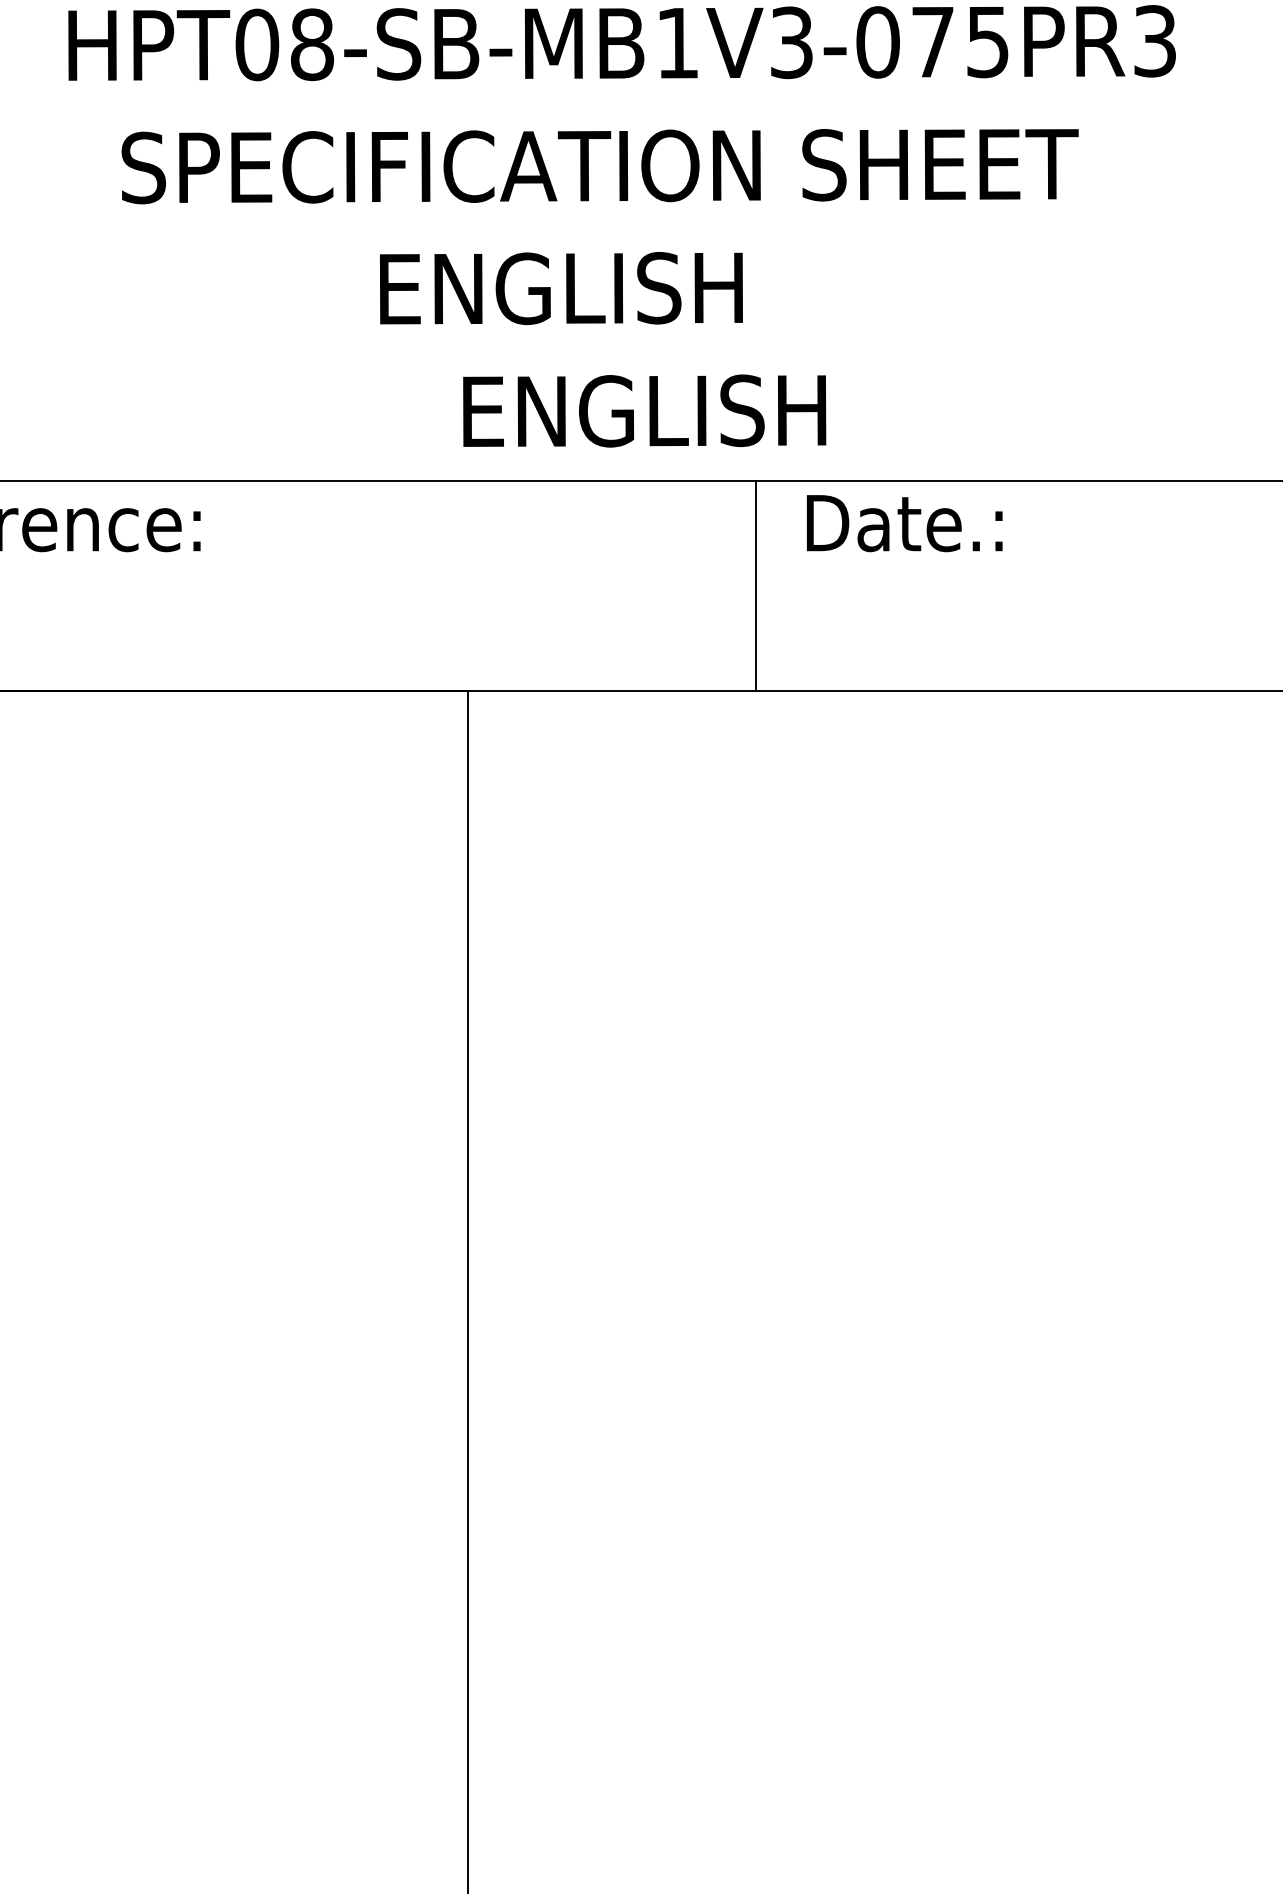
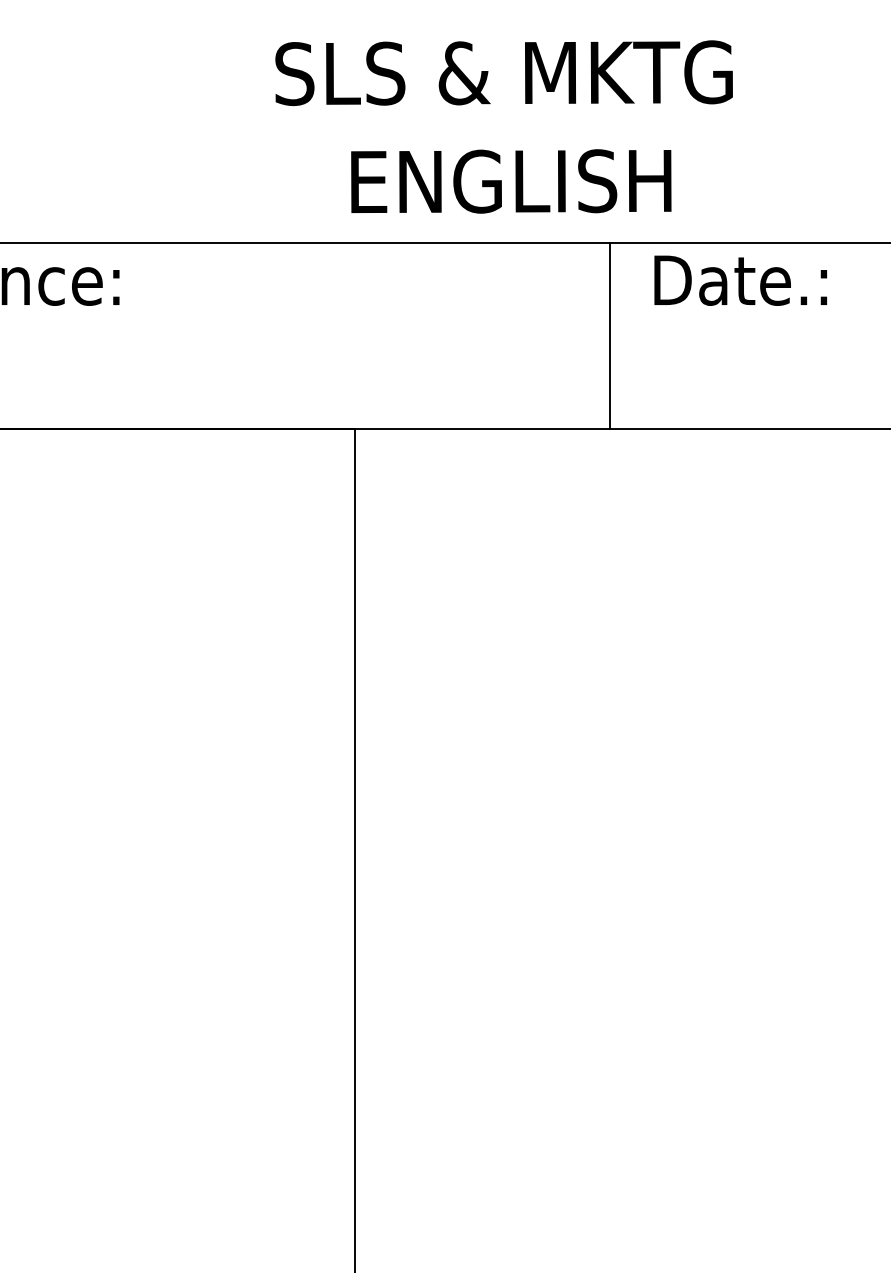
text: (636, 288) -> (504, 73), ENGLISH -> SLS & MKTG

